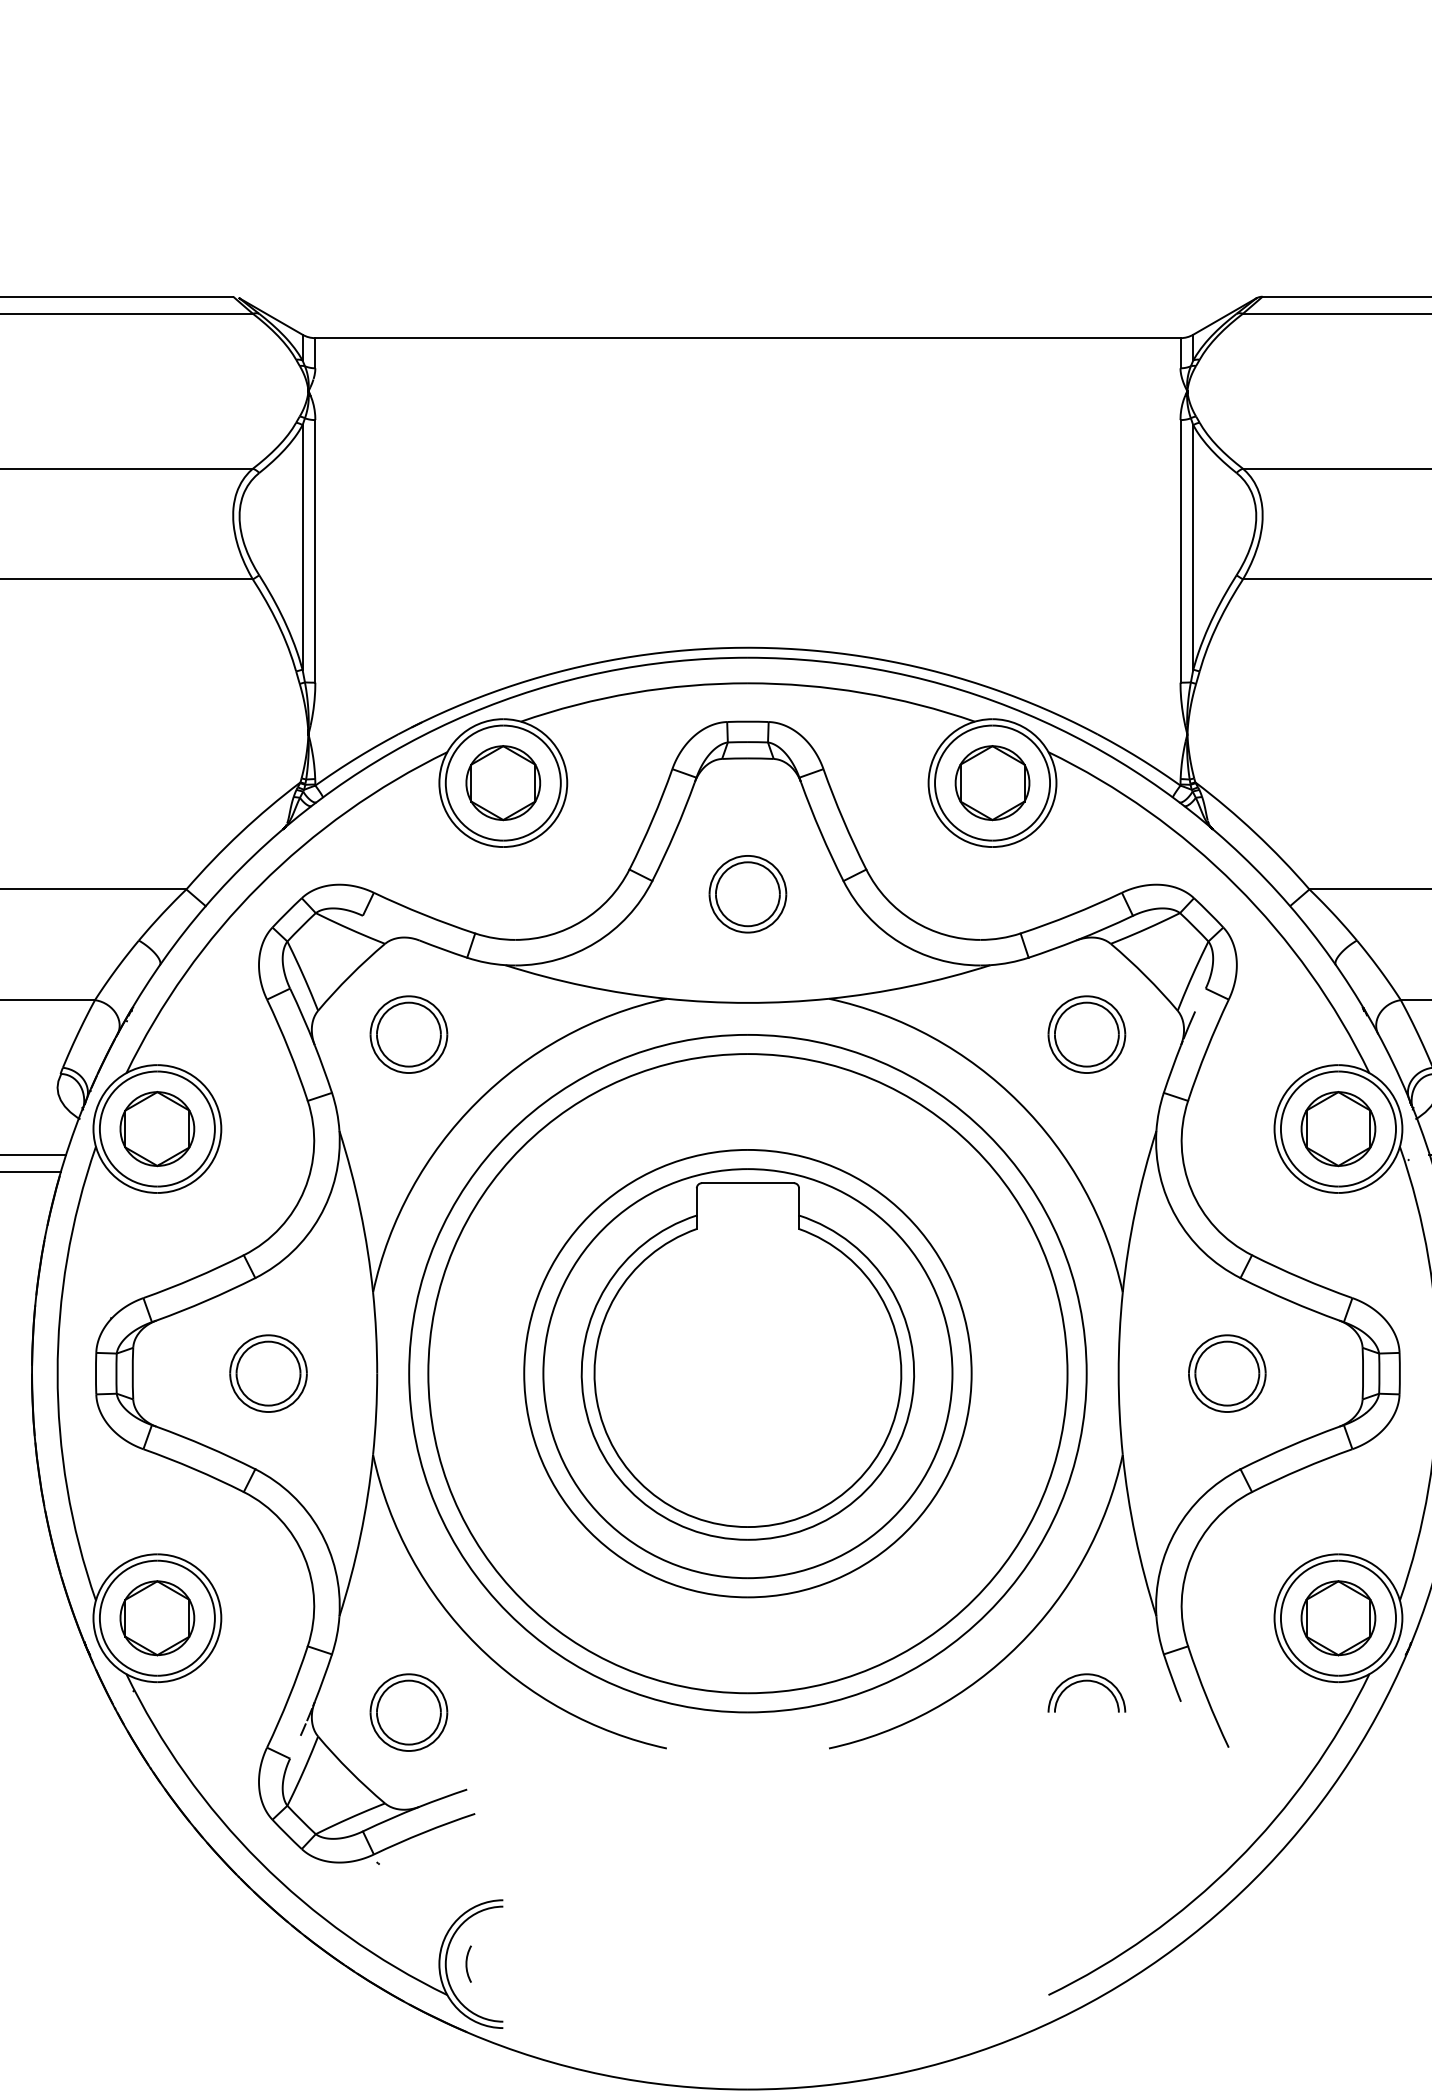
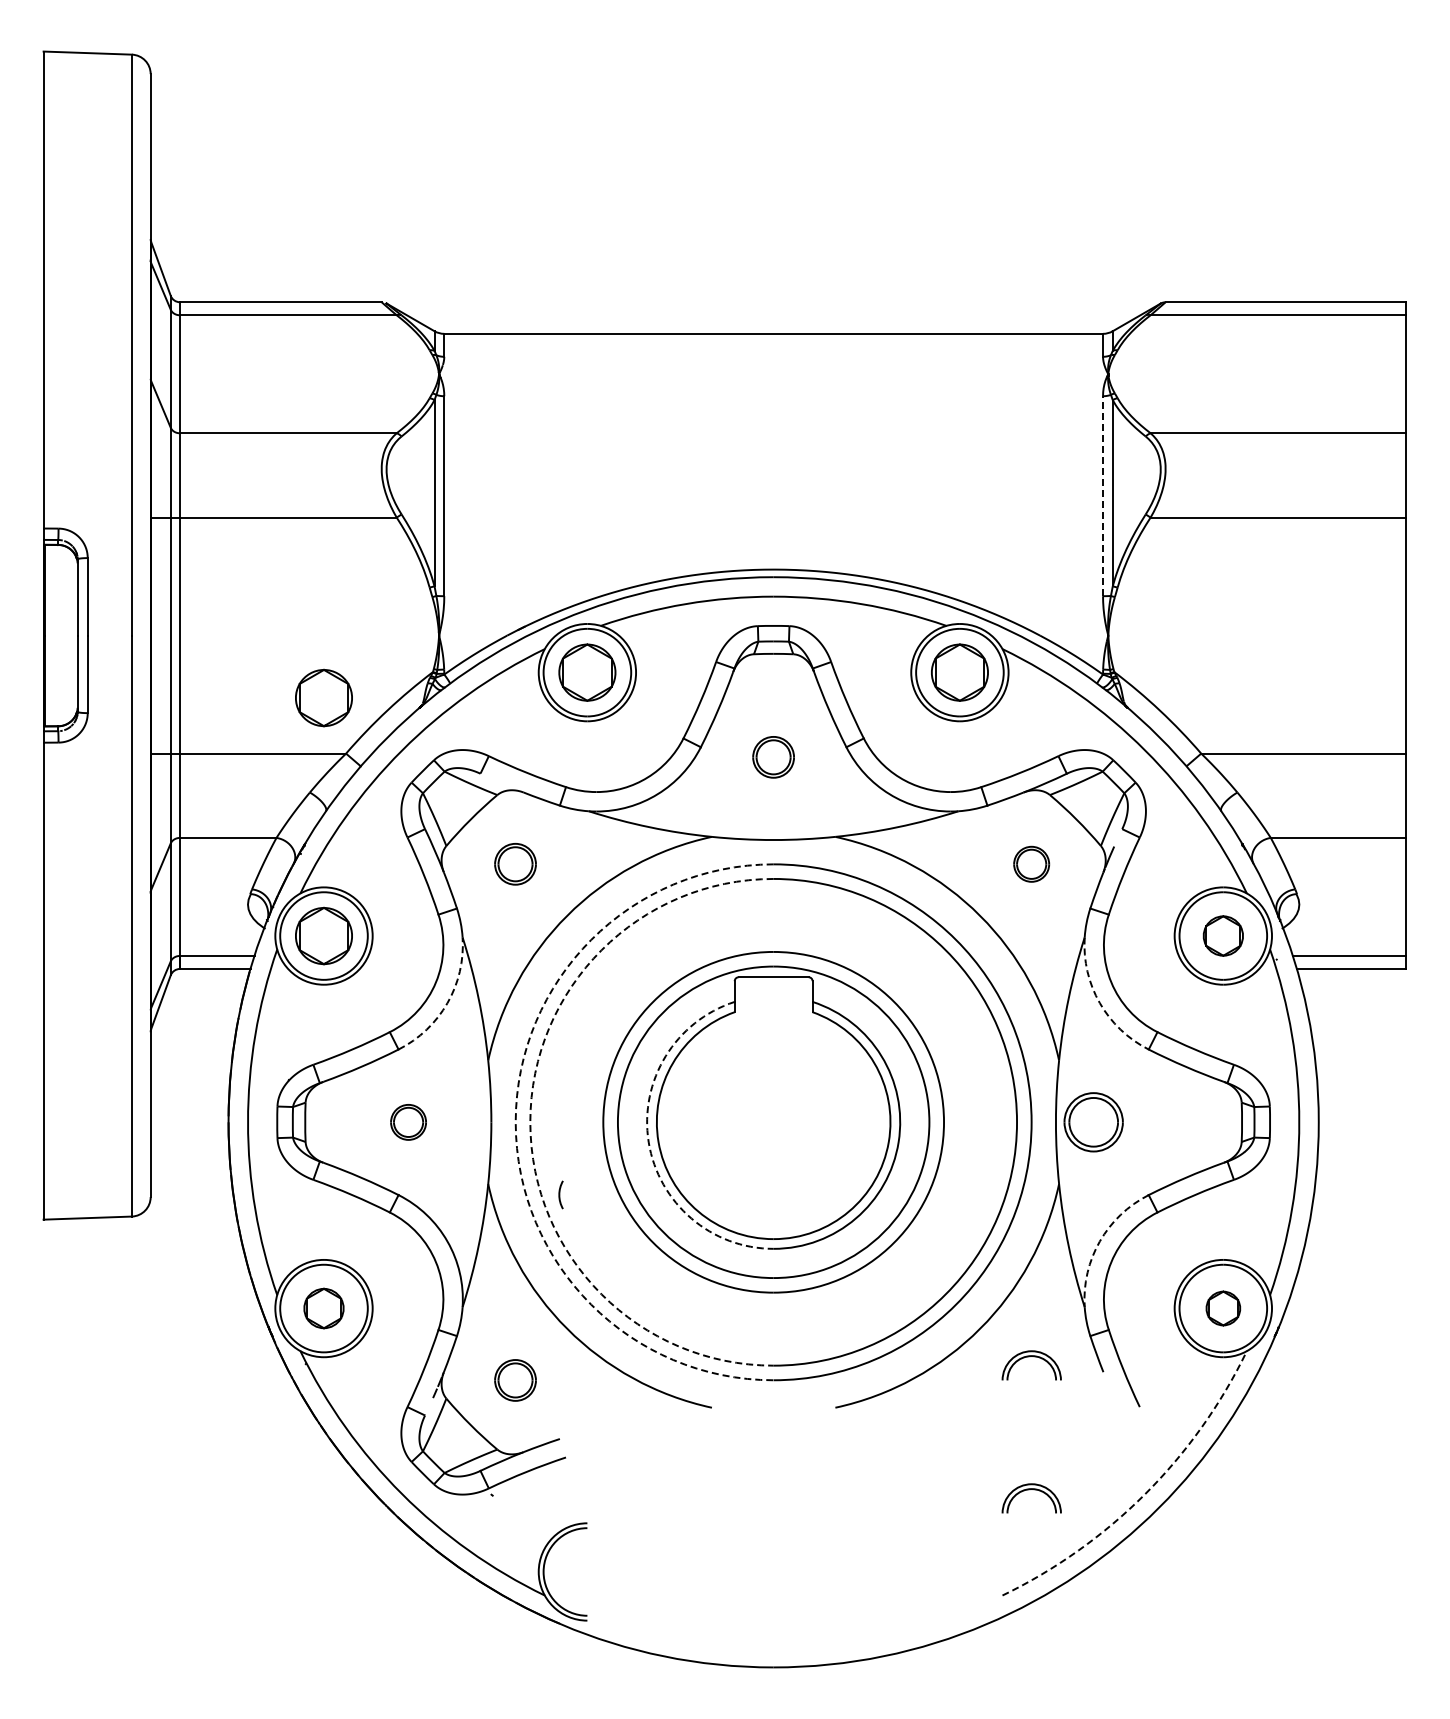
line: (1181, 551) -> (1103, 496), solid -> dashed
part: (156, 815) -> (323, 697), added
part: (747, 894) -> (773, 757), size x0.7
part: (408, 1035) -> (515, 864), size x0.7
part: (1086, 1035) -> (1031, 864), size x0.6
part: (1338, 1128) -> (1223, 935), size x0.7
arc: (319, 1217) -> (447, 1003), solid -> dashed
arc: (1175, 1217) -> (1099, 1003), solid -> dashed
part: (268, 1373) -> (408, 1122), size x0.6
arc: (408, 1373) -> (515, 1122), solid -> dashed
arc: (428, 1373) -> (530, 1122), solid -> dashed
part: (1227, 1373) -> (1093, 1122), moved
arc: (583, 1400) -> (648, 1142), solid -> dashed
arc: (1175, 1530) -> (1099, 1241), solid -> dashed
part: (156, 1618) -> (323, 1308), size x0.7
part: (1338, 1618) -> (1223, 1308), size x0.6
part: (408, 1712) -> (515, 1380), size x0.7
part: (1083, 1857) -> (1029, 1490), added
arc: (1236, 1862) -> (1145, 1494), solid -> dashed
arc: (467, 1963) -> (560, 1194), moved

